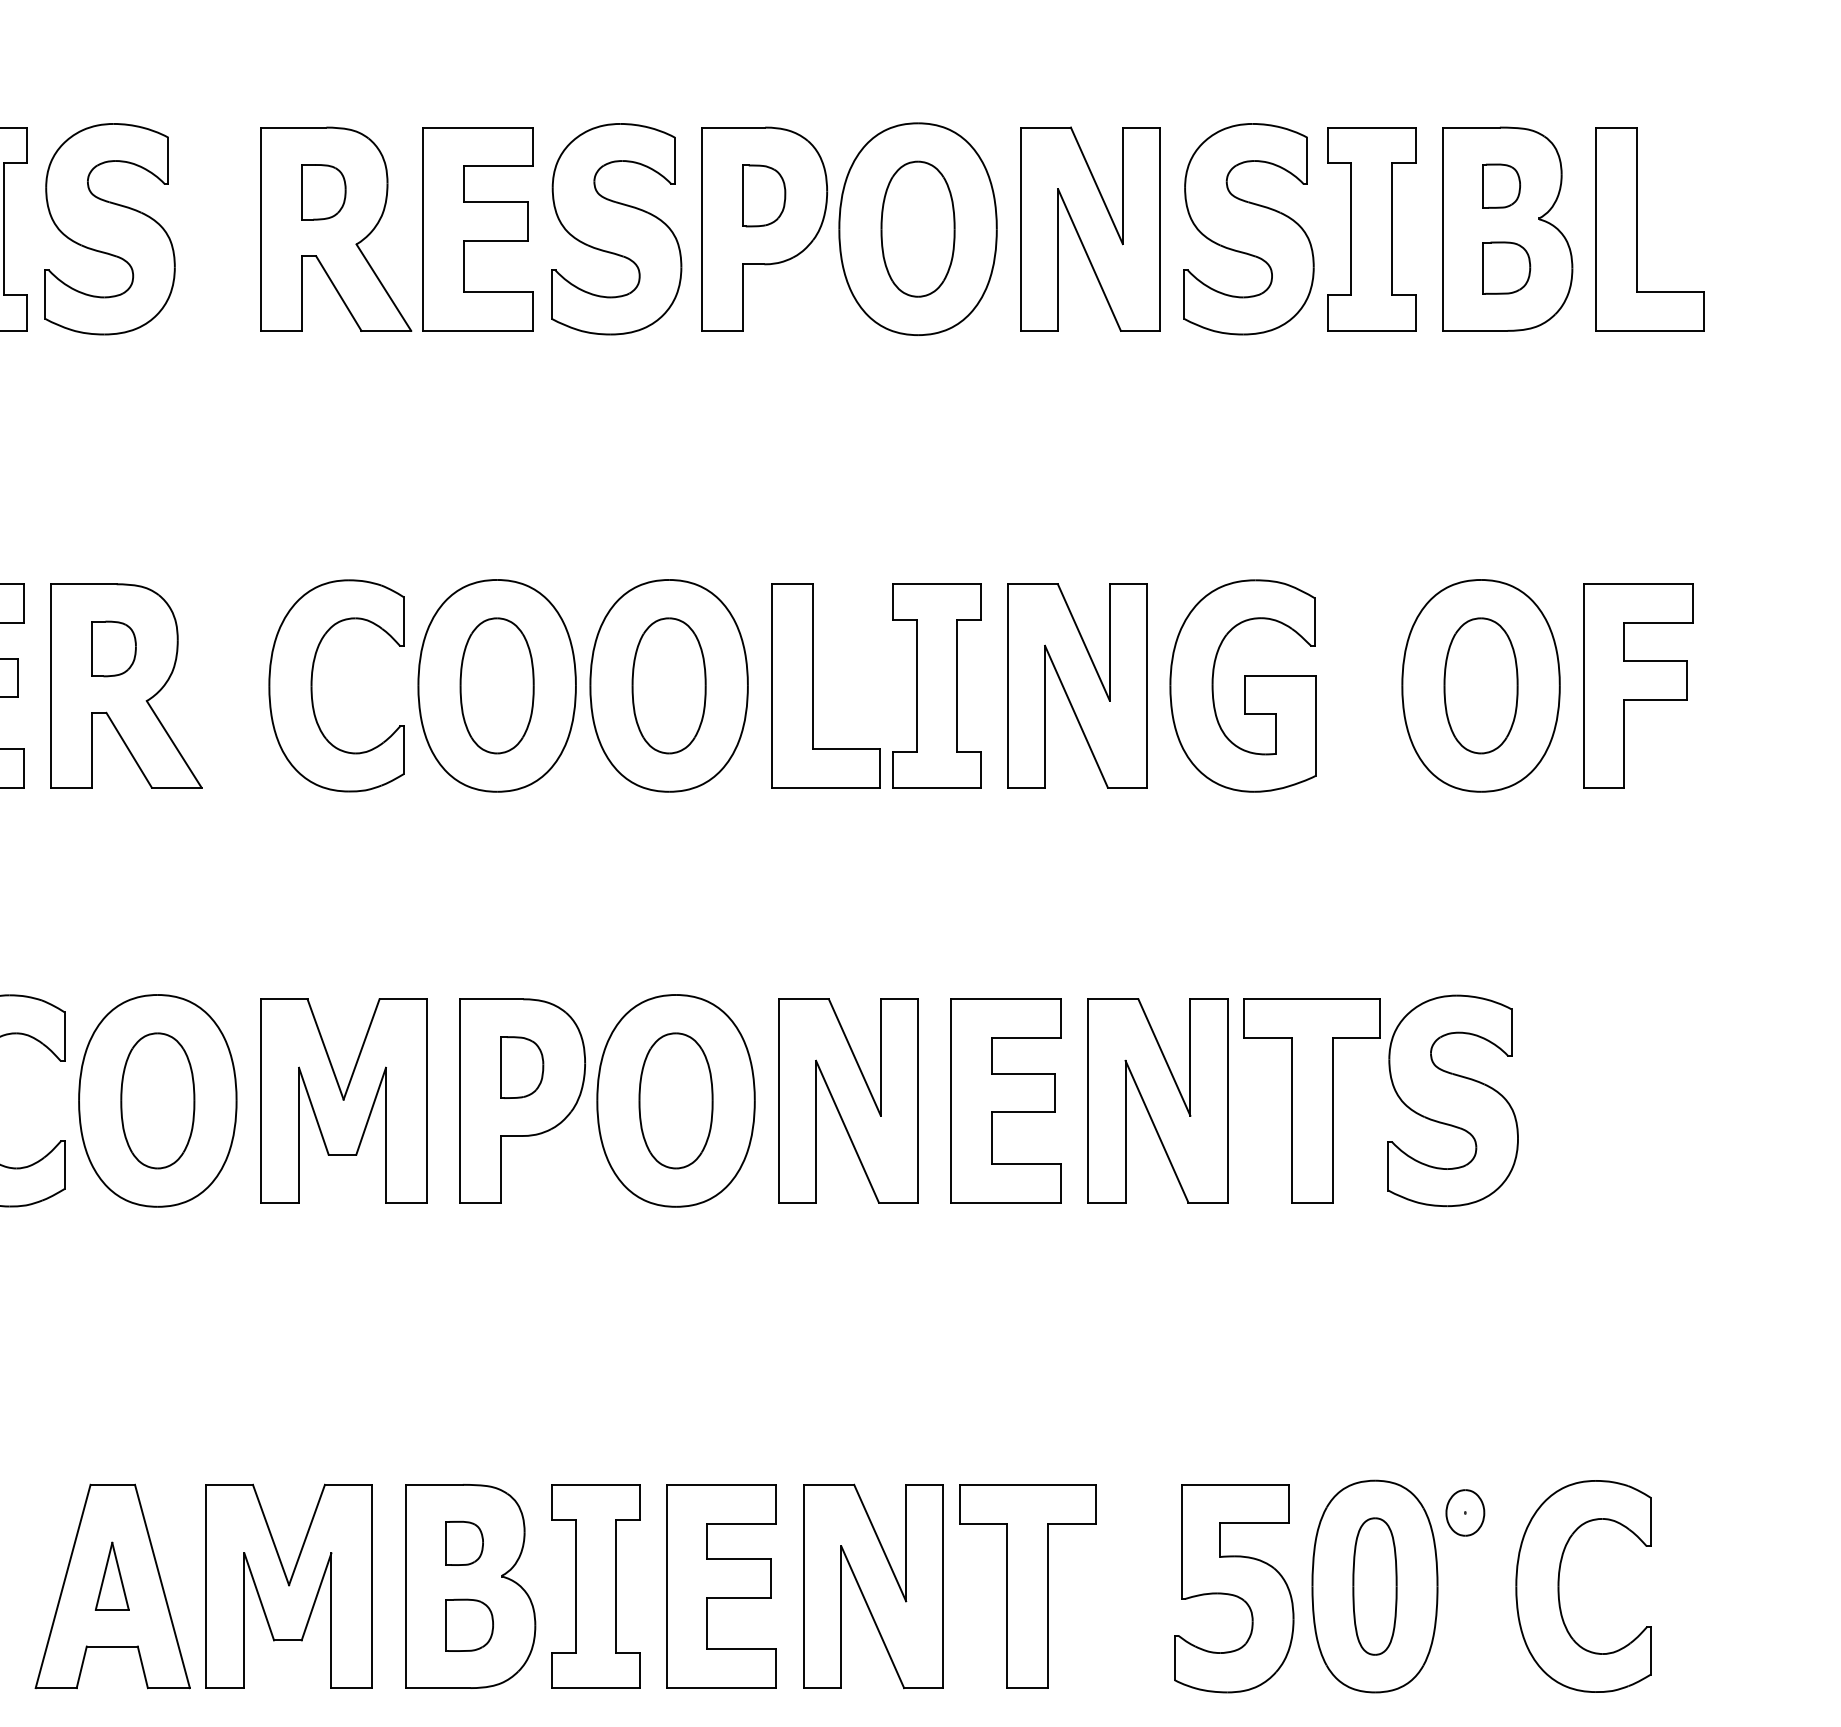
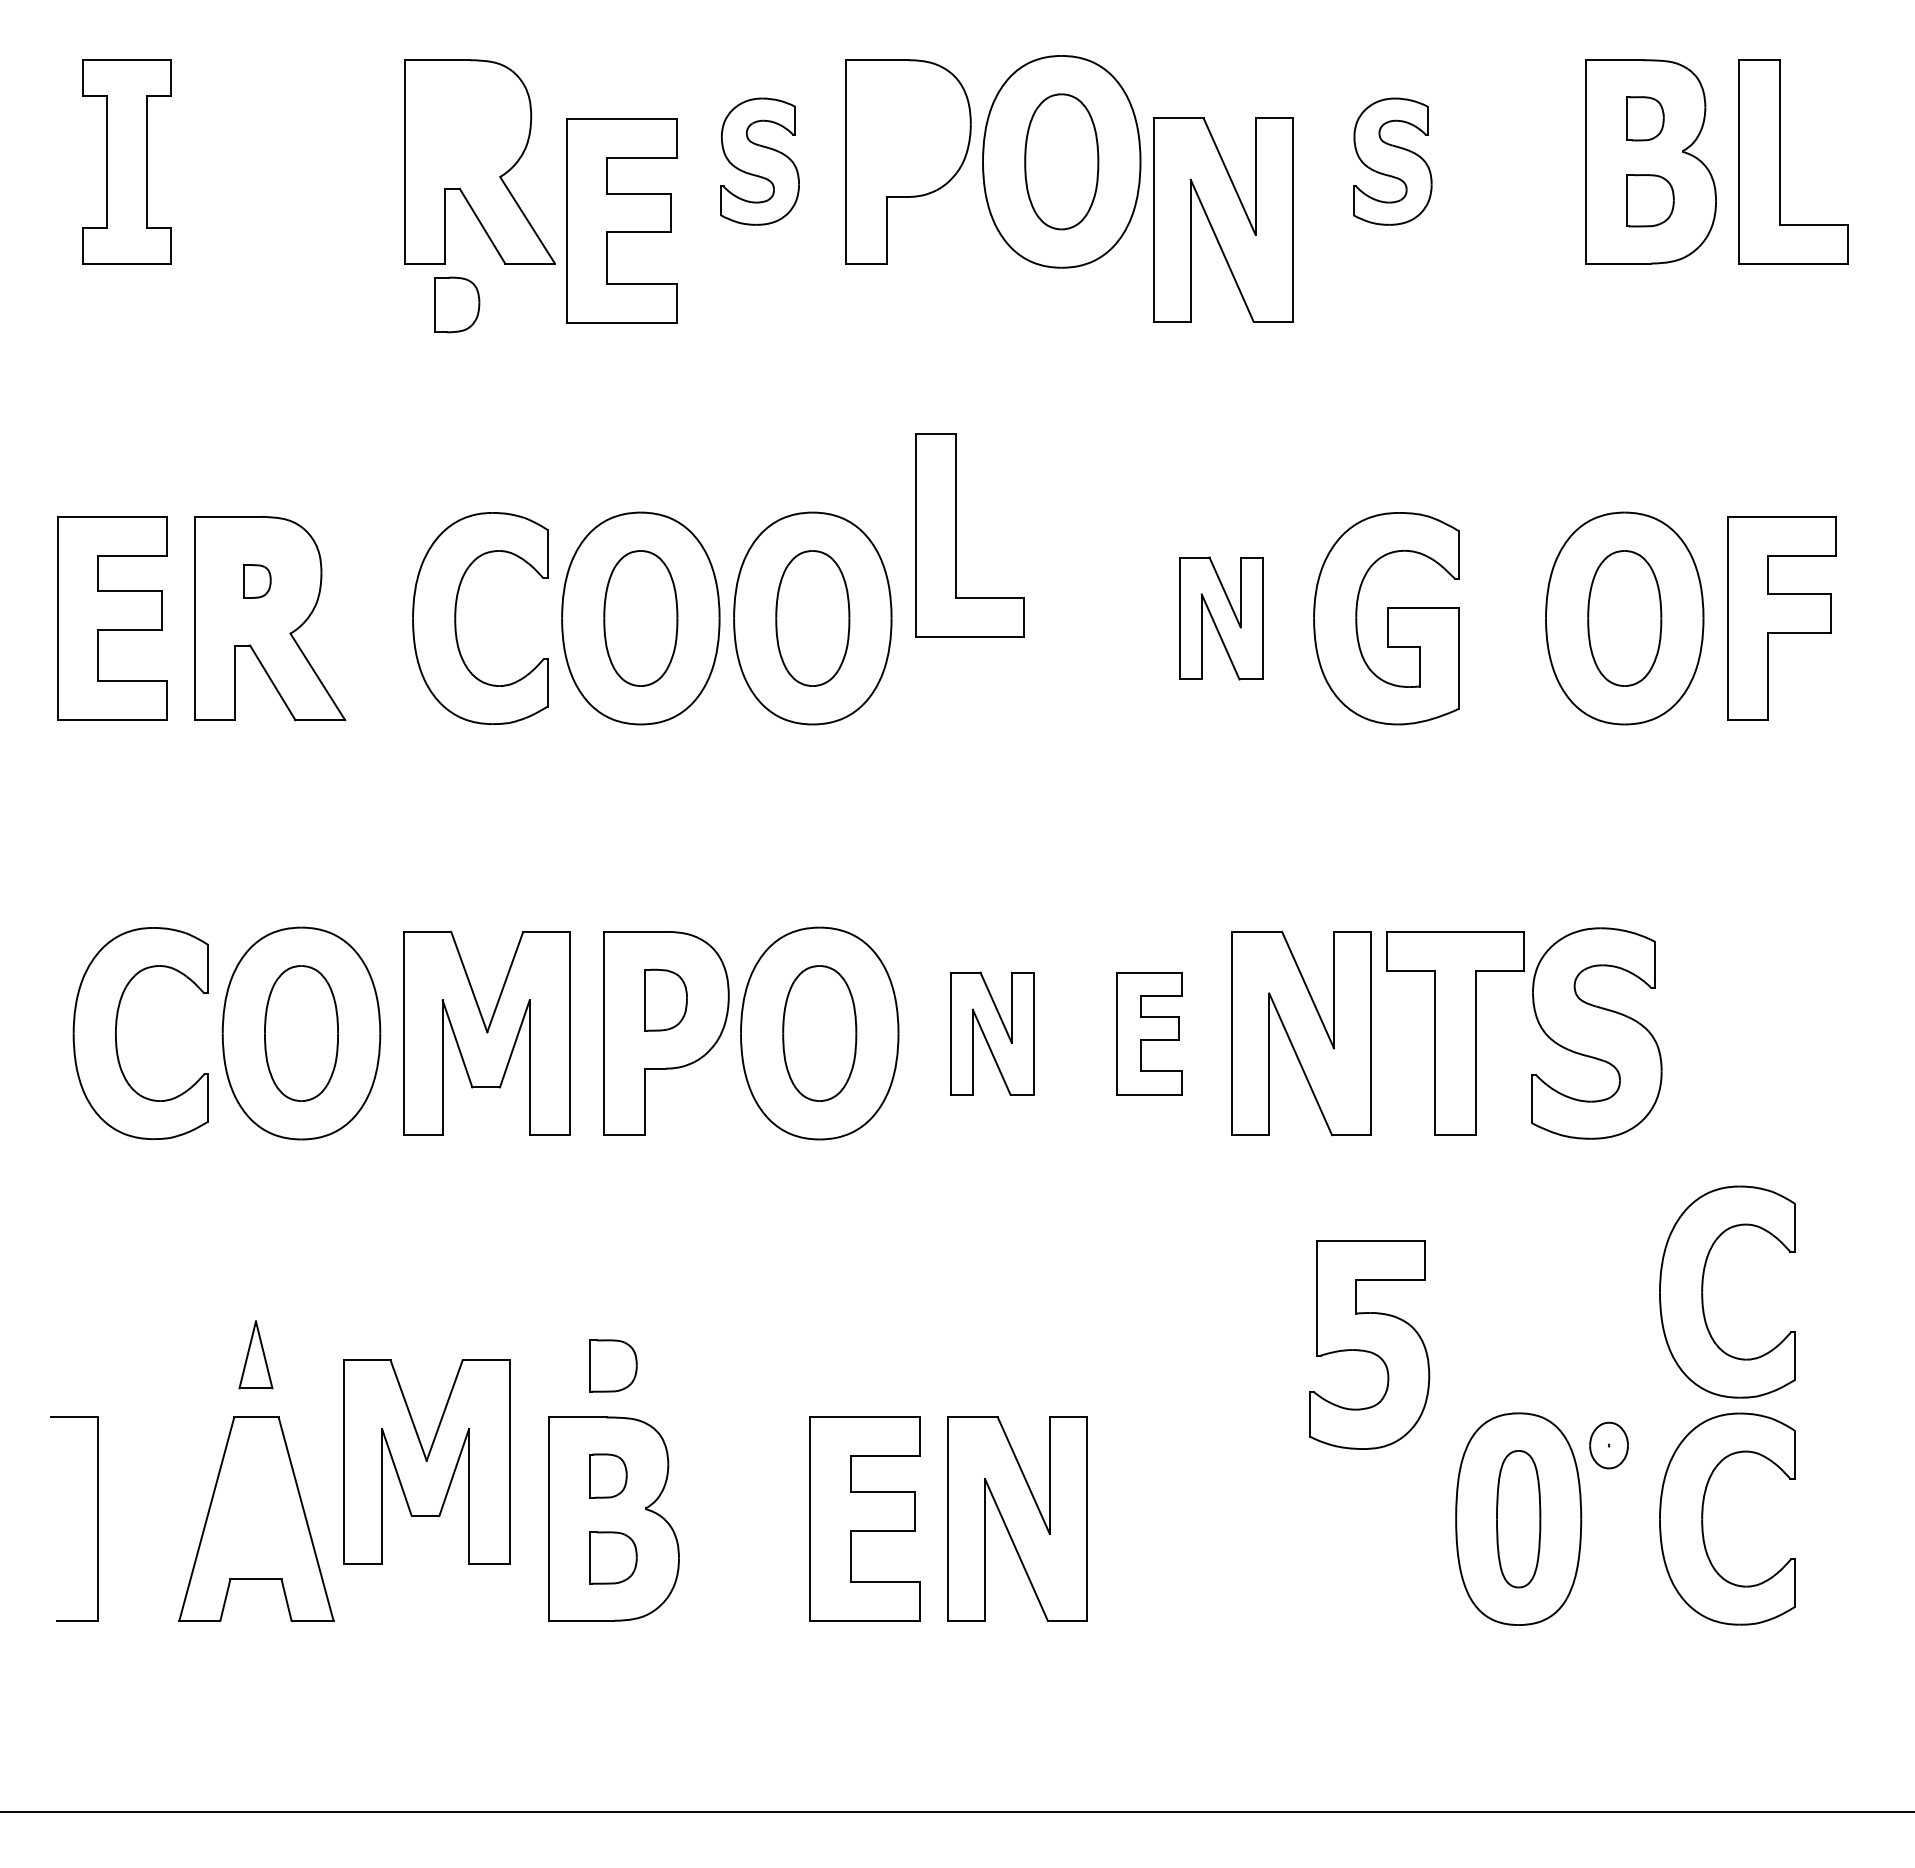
part: (323, 191) -> (457, 304), moved
part: (763, 195) -> (907, 128), removed
part: (109, 228) -> (253, 161), removed
part: (477, 228) -> (621, 220), moved
part: (615, 228) -> (759, 161), size x0.6
part: (1090, 228) -> (1223, 219), moved
part: (1248, 228) -> (1392, 161), size x0.6
part: (1371, 228) -> (1515, 161), removed
part: (113, 648) -> (257, 581), size x0.6
part: (812, 685) -> (956, 535), moved
part: (936, 685) -> (1080, 618), removed
part: (1077, 685) -> (1221, 618), size x0.6
part: (848, 1100) -> (992, 1033), size x0.6
part: (1005, 1100) -> (1149, 1033), size x0.6
part: (1559, 1358) -> (1703, 1291), added
part: (469, 1432) -> (613, 1365), added
part: (111, 1575) -> (255, 1354), moved
part: (288, 1585) -> (426, 1461), moved
part: (595, 1585) -> (739, 1518), removed
part: (1027, 1585) -> (1171, 1518), removed
part: (1233, 1587) -> (1369, 1344), moved

